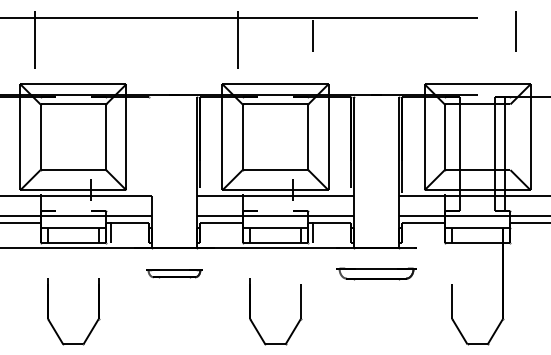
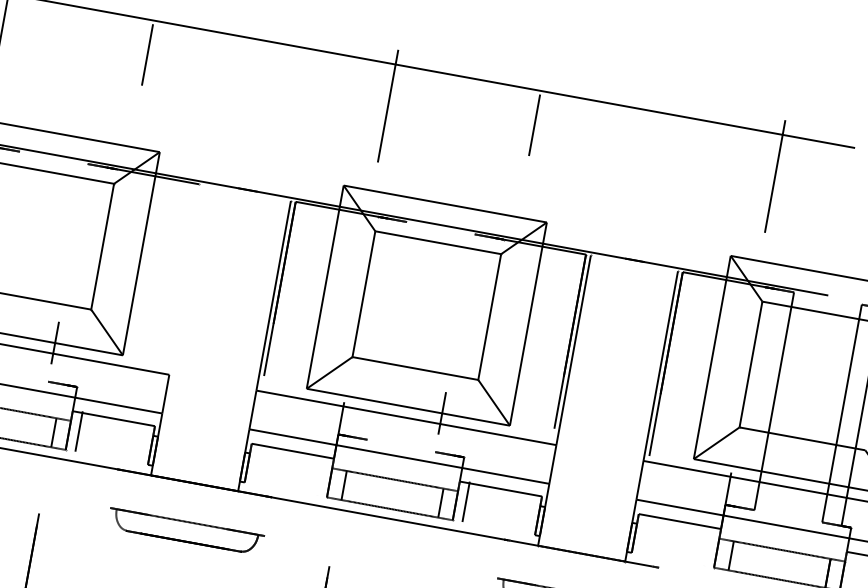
line: (111, 36) -> (147, 55), added
line: (439, 39) -> (774, 175), added
part: (174, 273) -> (186, 531), size x1.43

